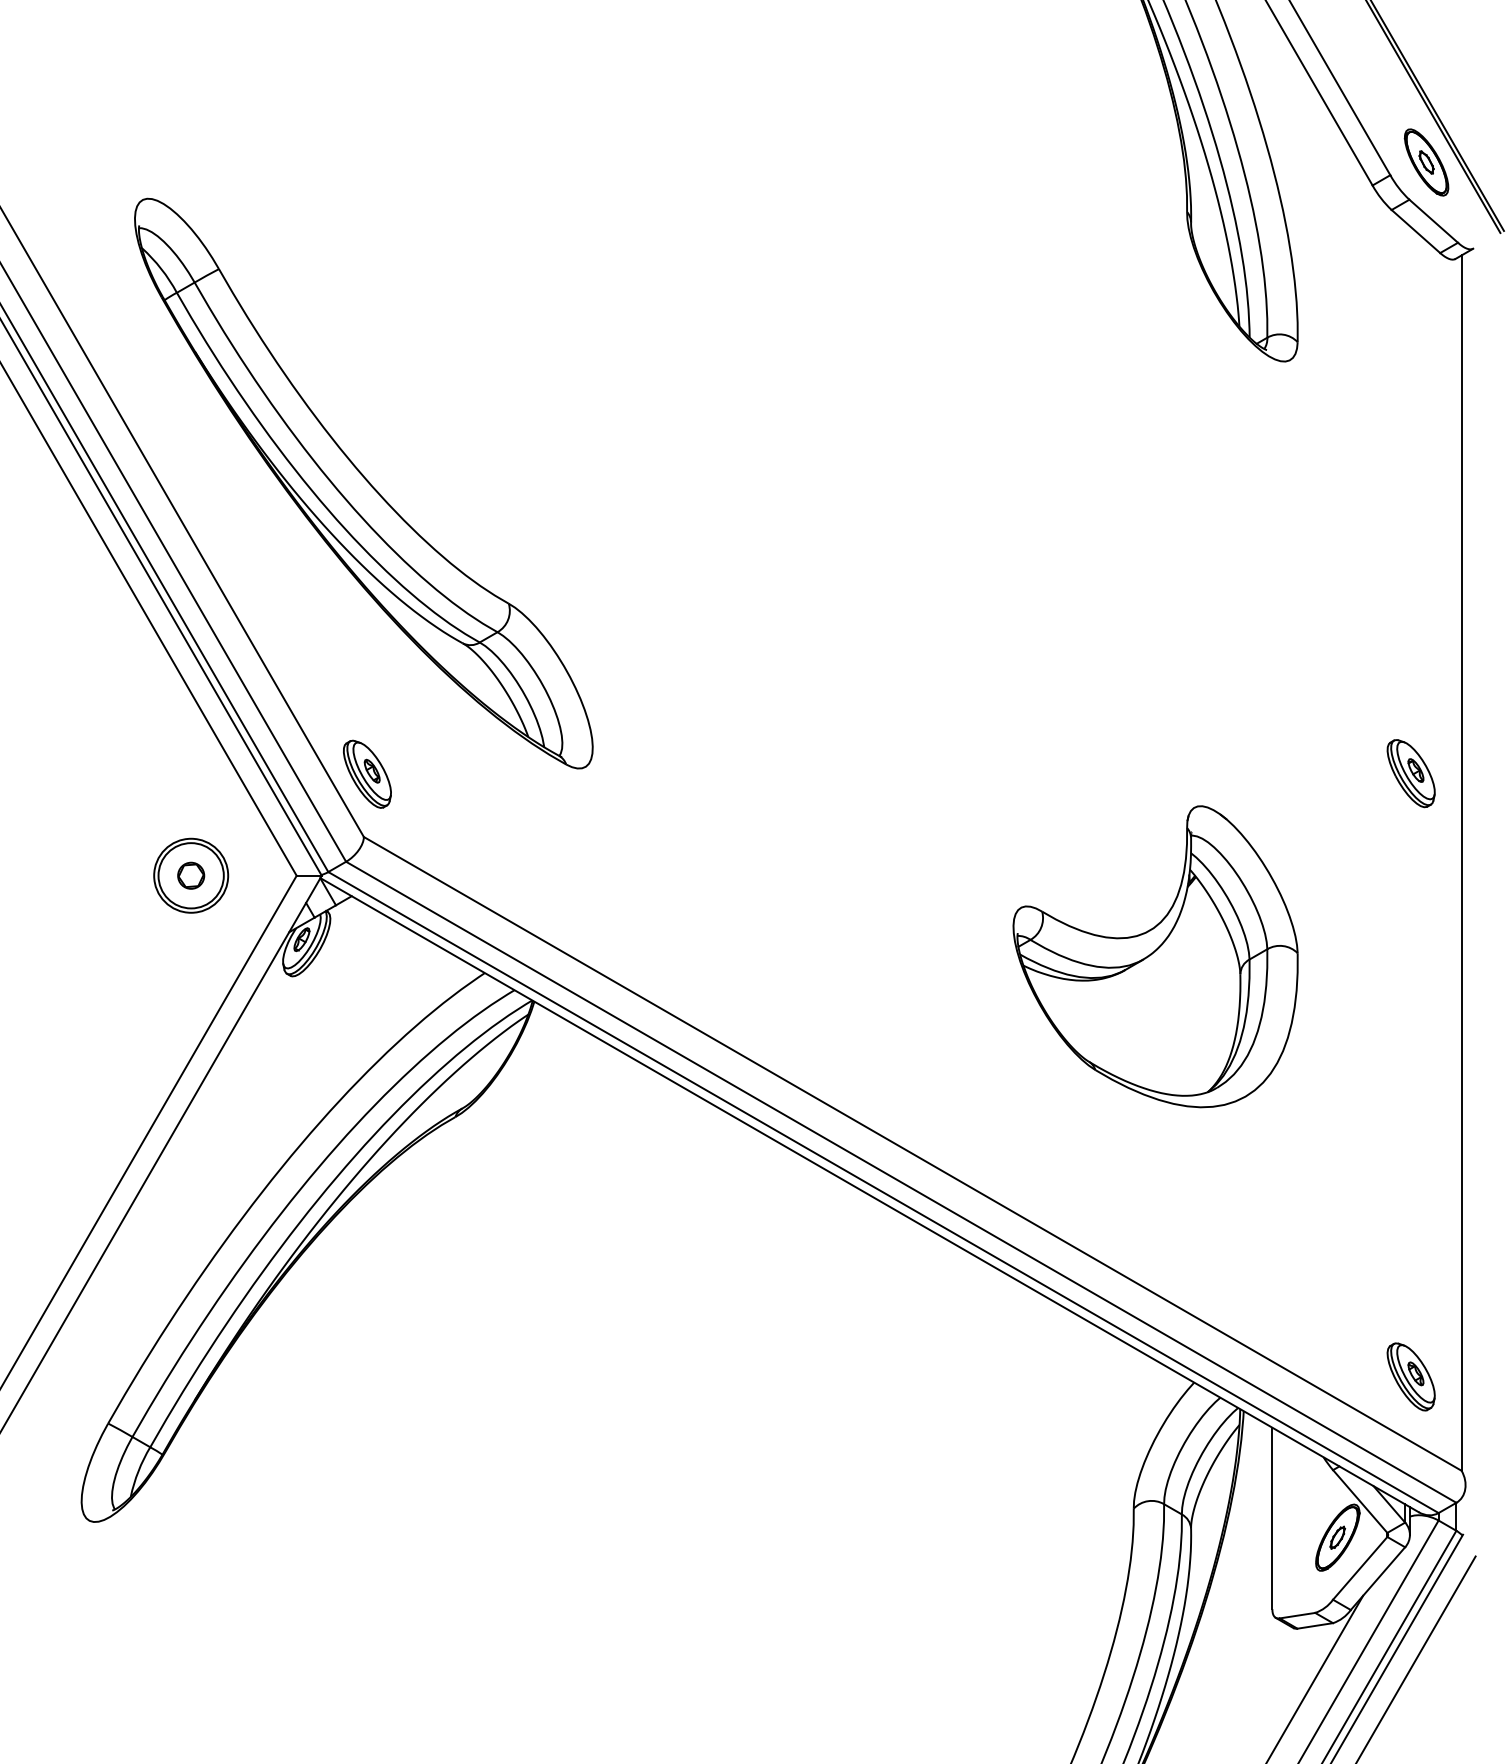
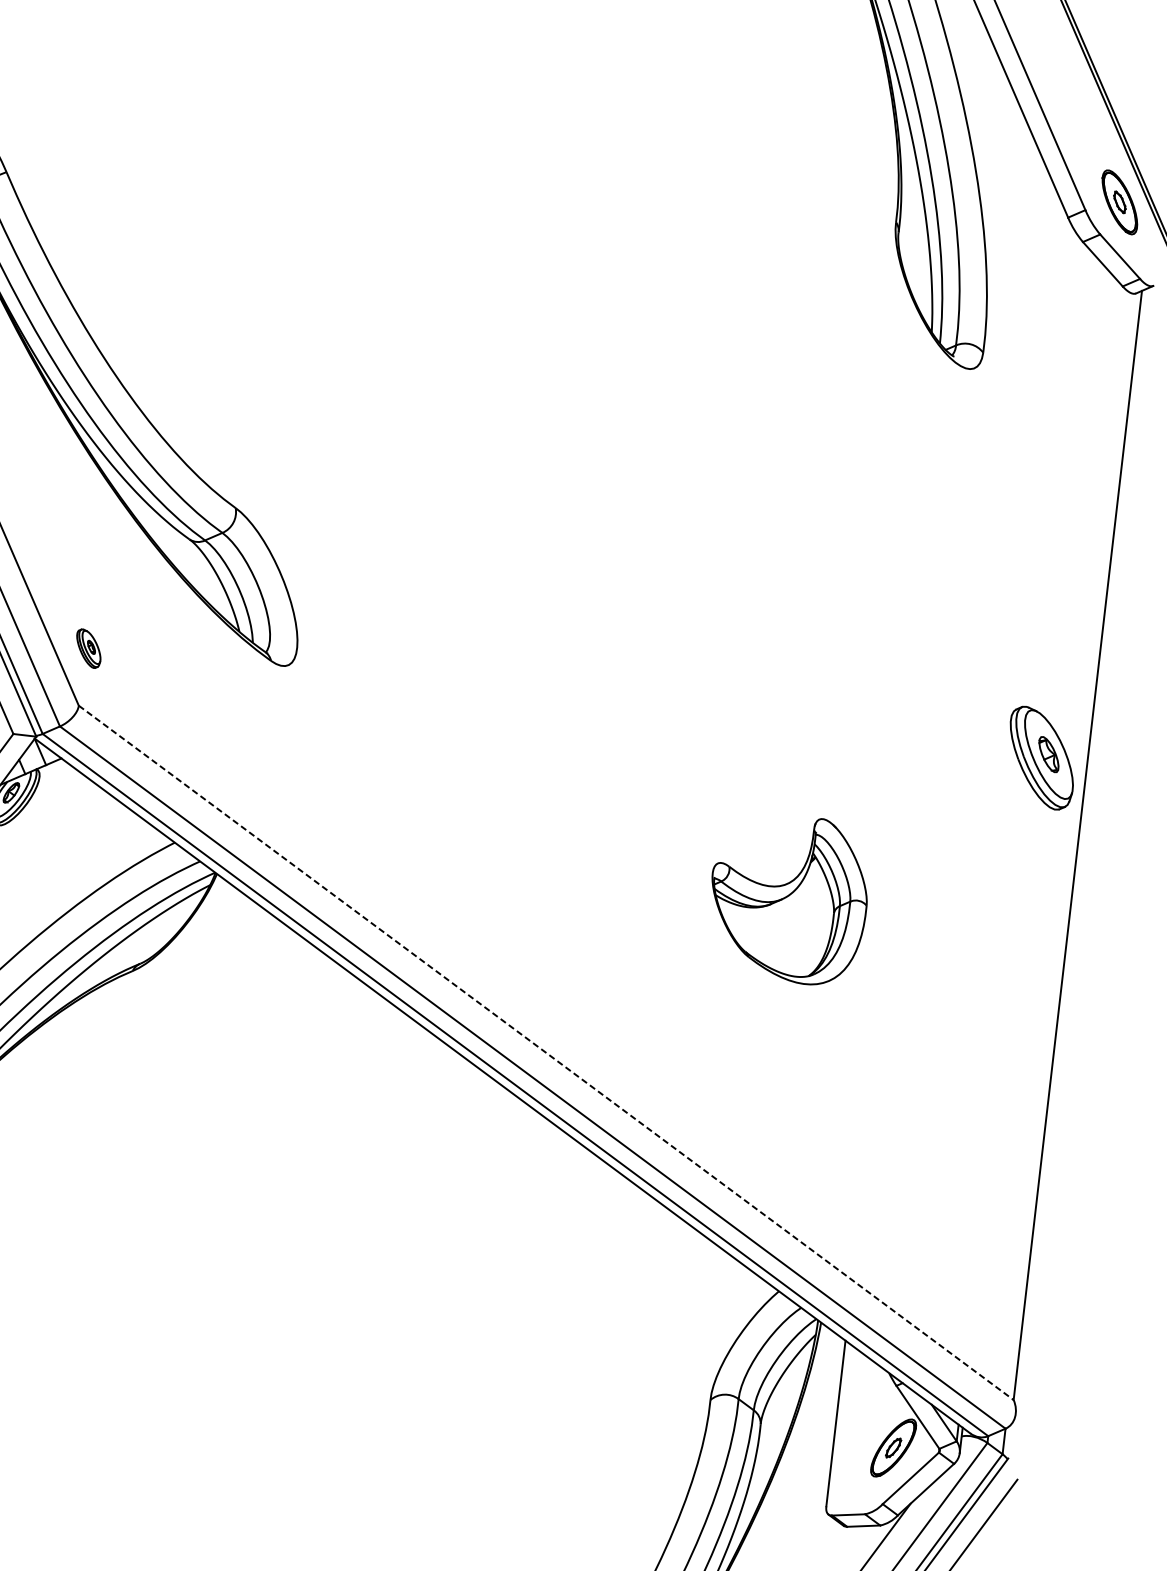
part: (367, 773) -> (88, 648), size x0.6
part: (1410, 773) -> (1040, 758), size x1.6
part: (1155, 956) -> (788, 898), size x0.6
line: (912, 1153) -> (546, 1052), solid -> dashed
part: (1410, 1376) -> (977, 1308), removed

